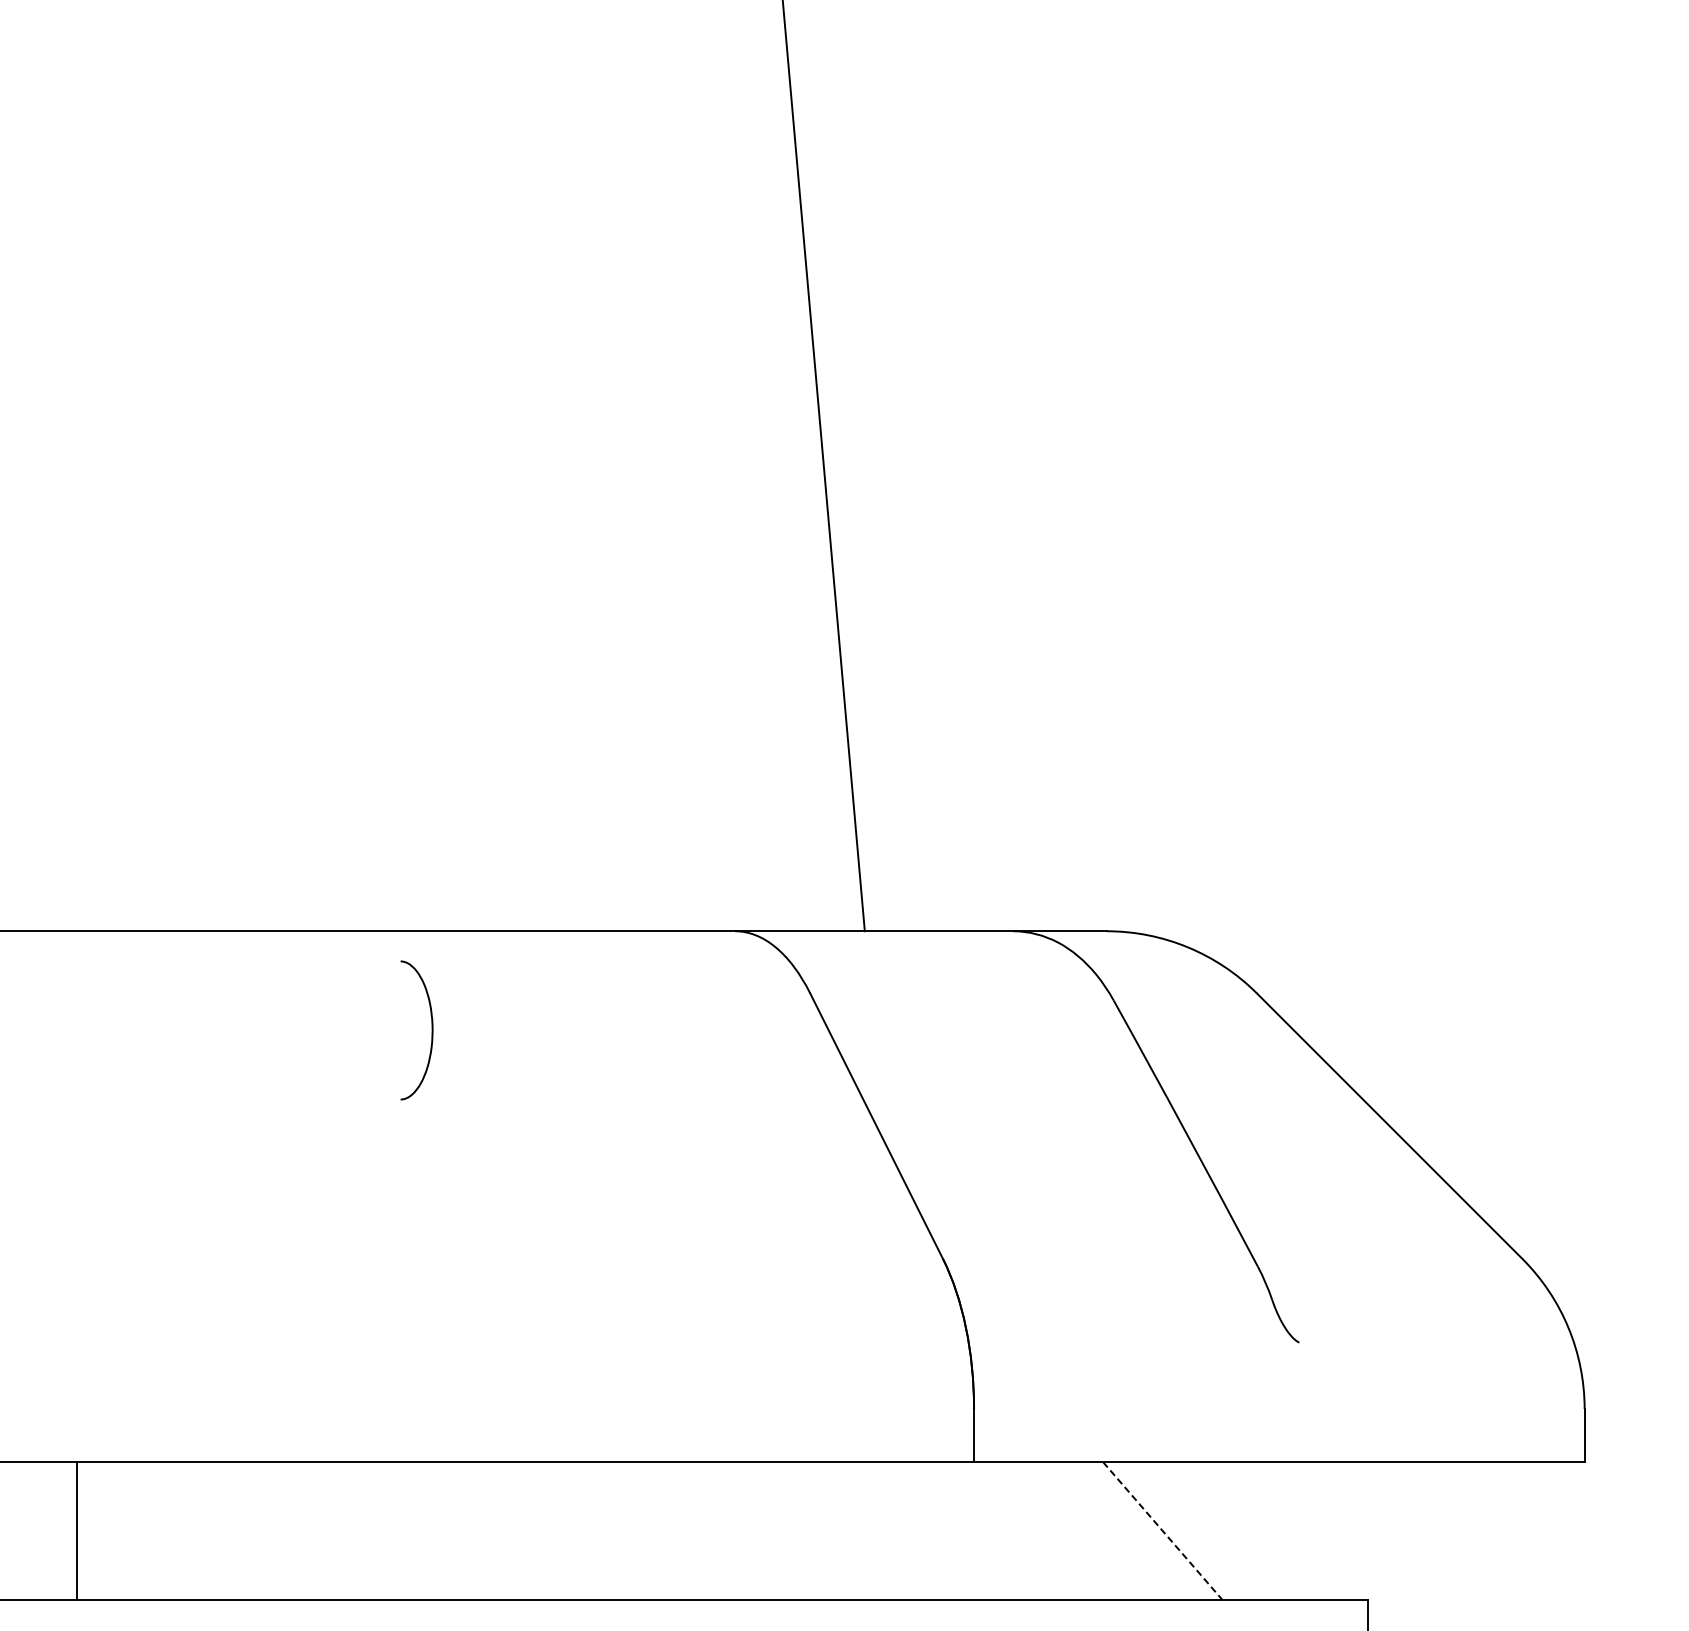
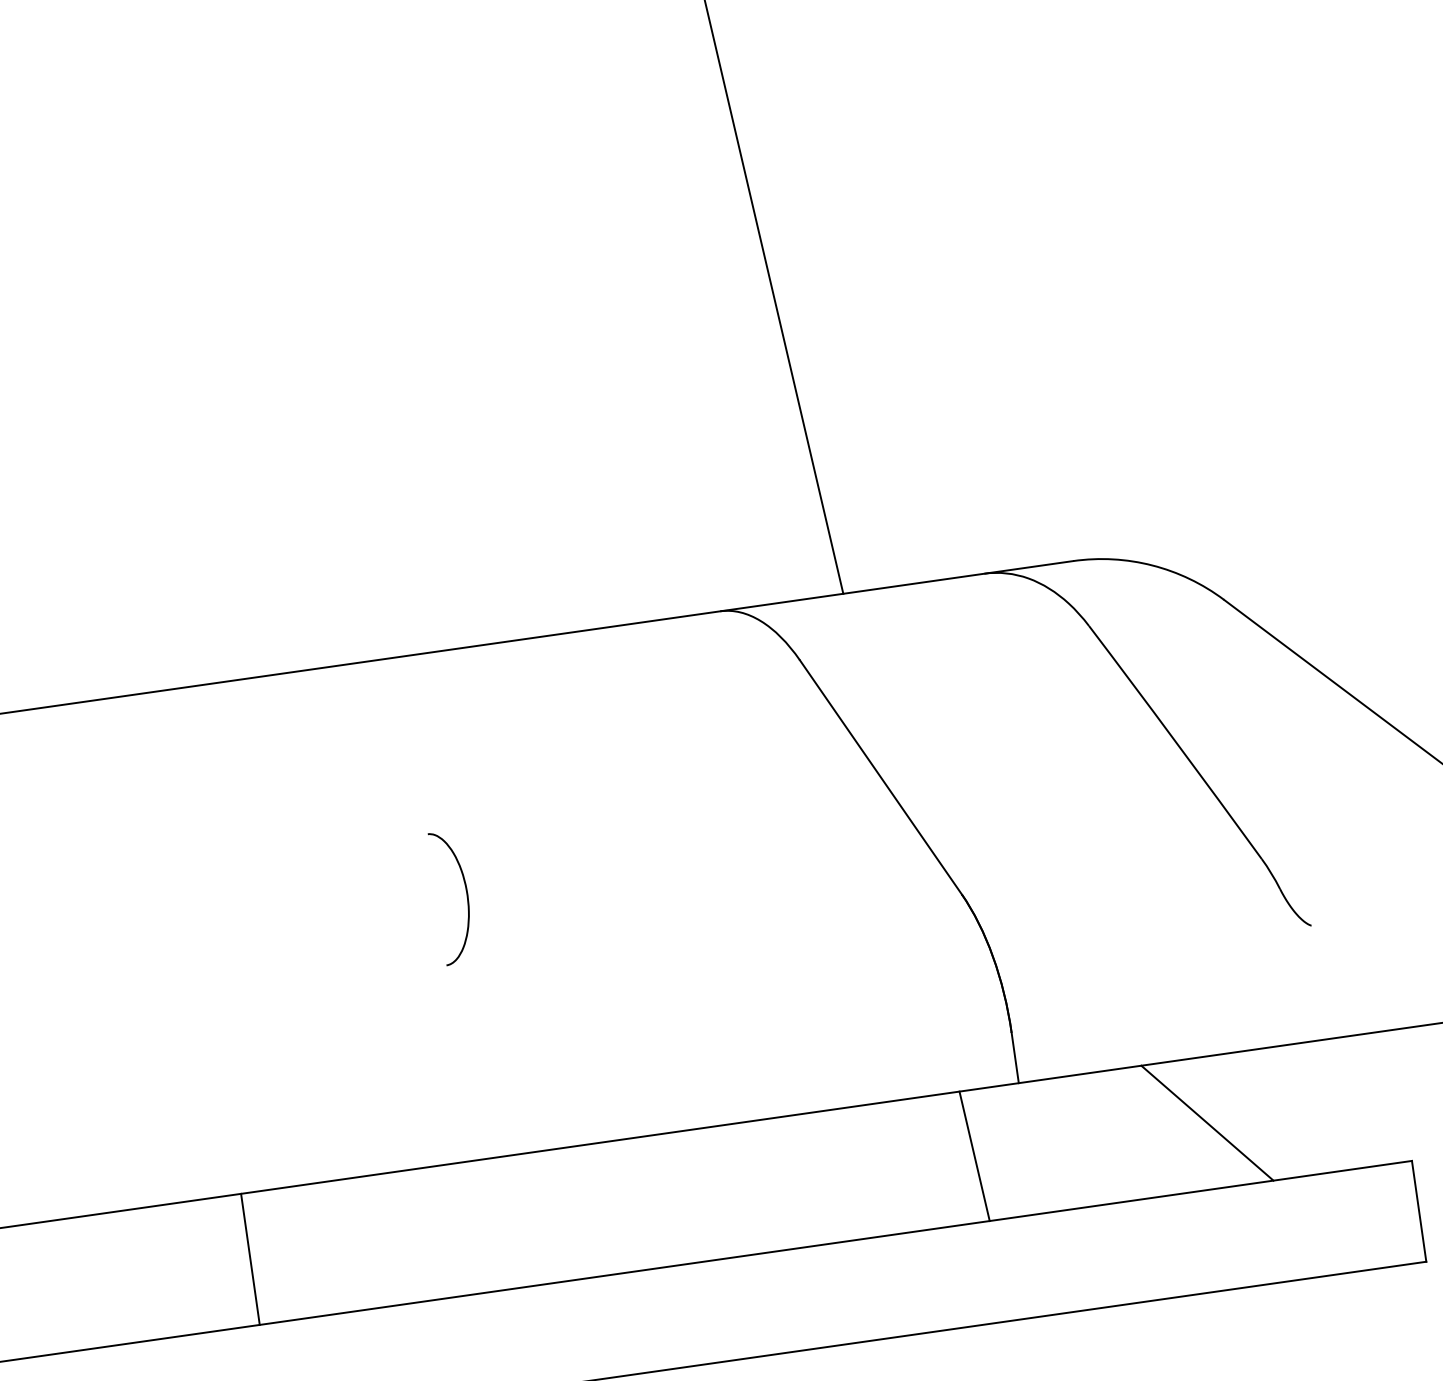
curve: (431, 1030) -> (466, 895), moved
line: (77, 1531) -> (250, 1259), moved
line: (917, 1531) -> (974, 1156), added
line: (1163, 1531) -> (1208, 1123), dashed -> solid

